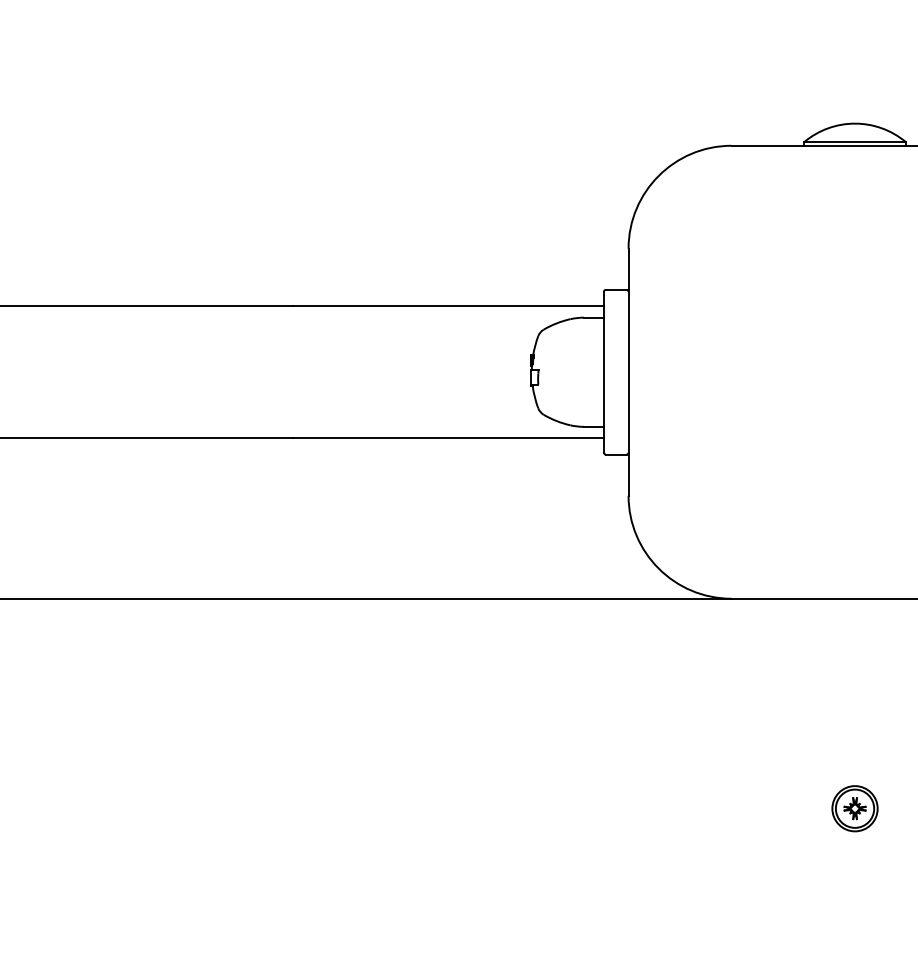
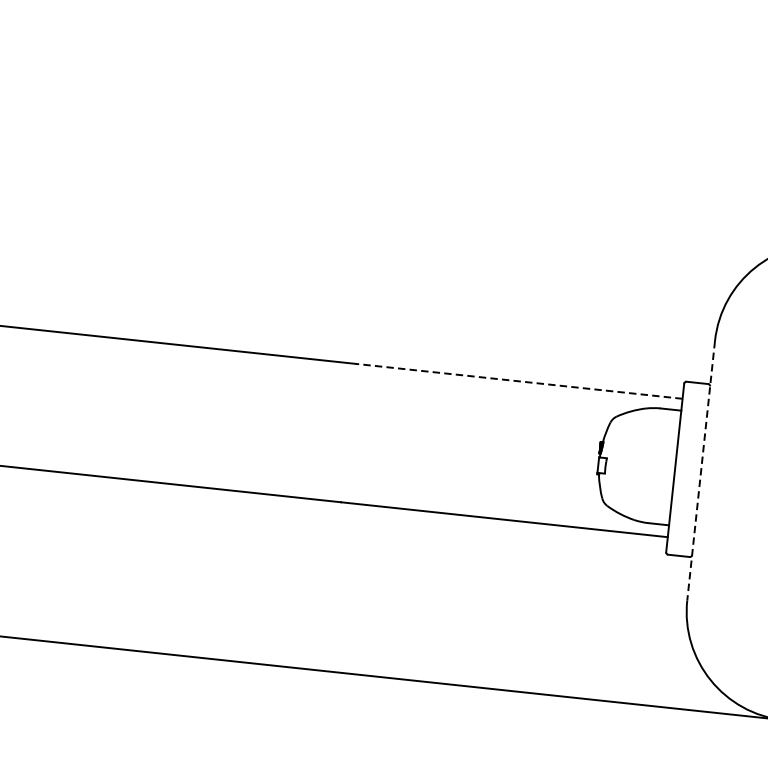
line: (448, 306) -> (519, 381), solid -> dashed
line: (628, 372) -> (701, 471), solid -> dashed

